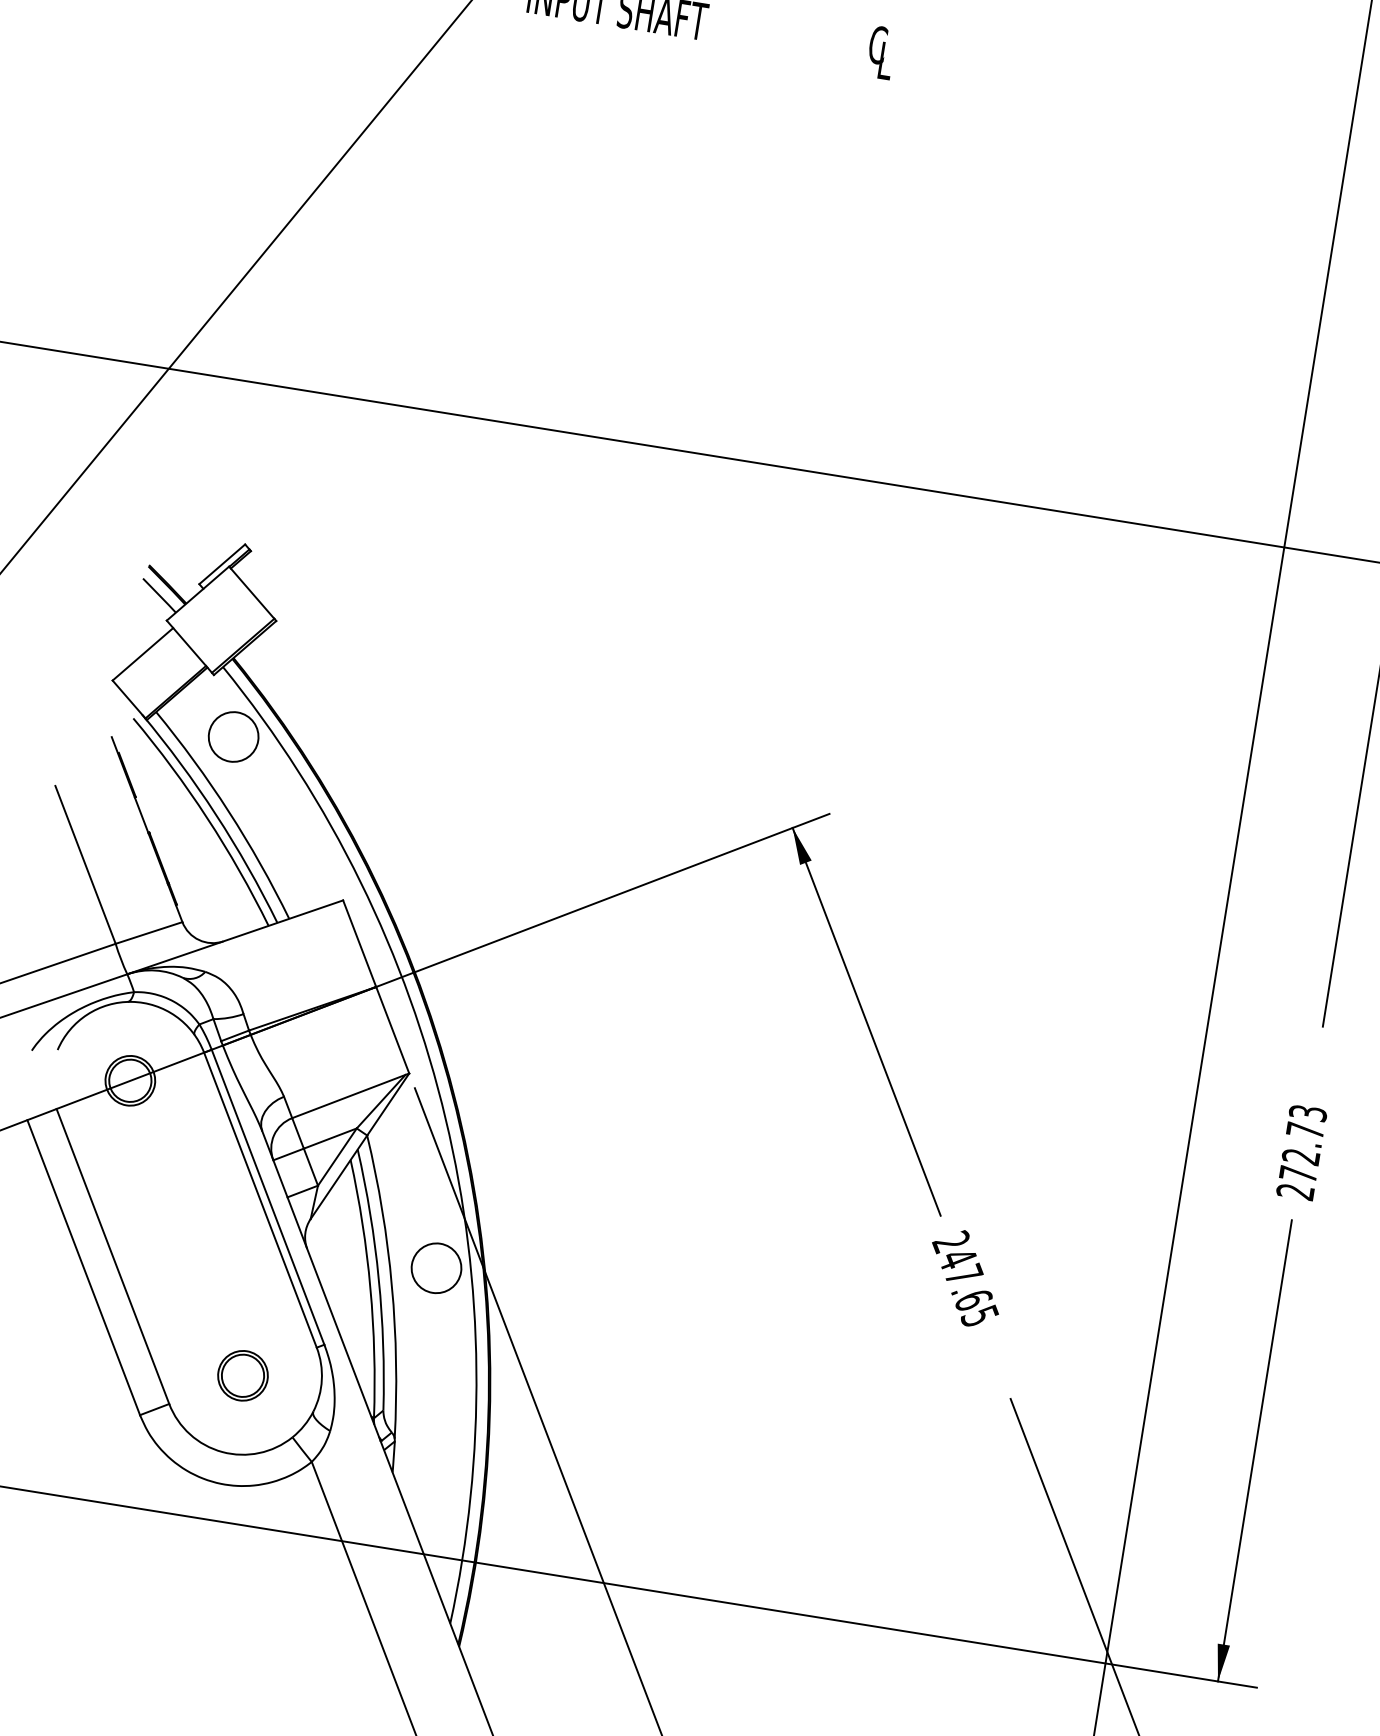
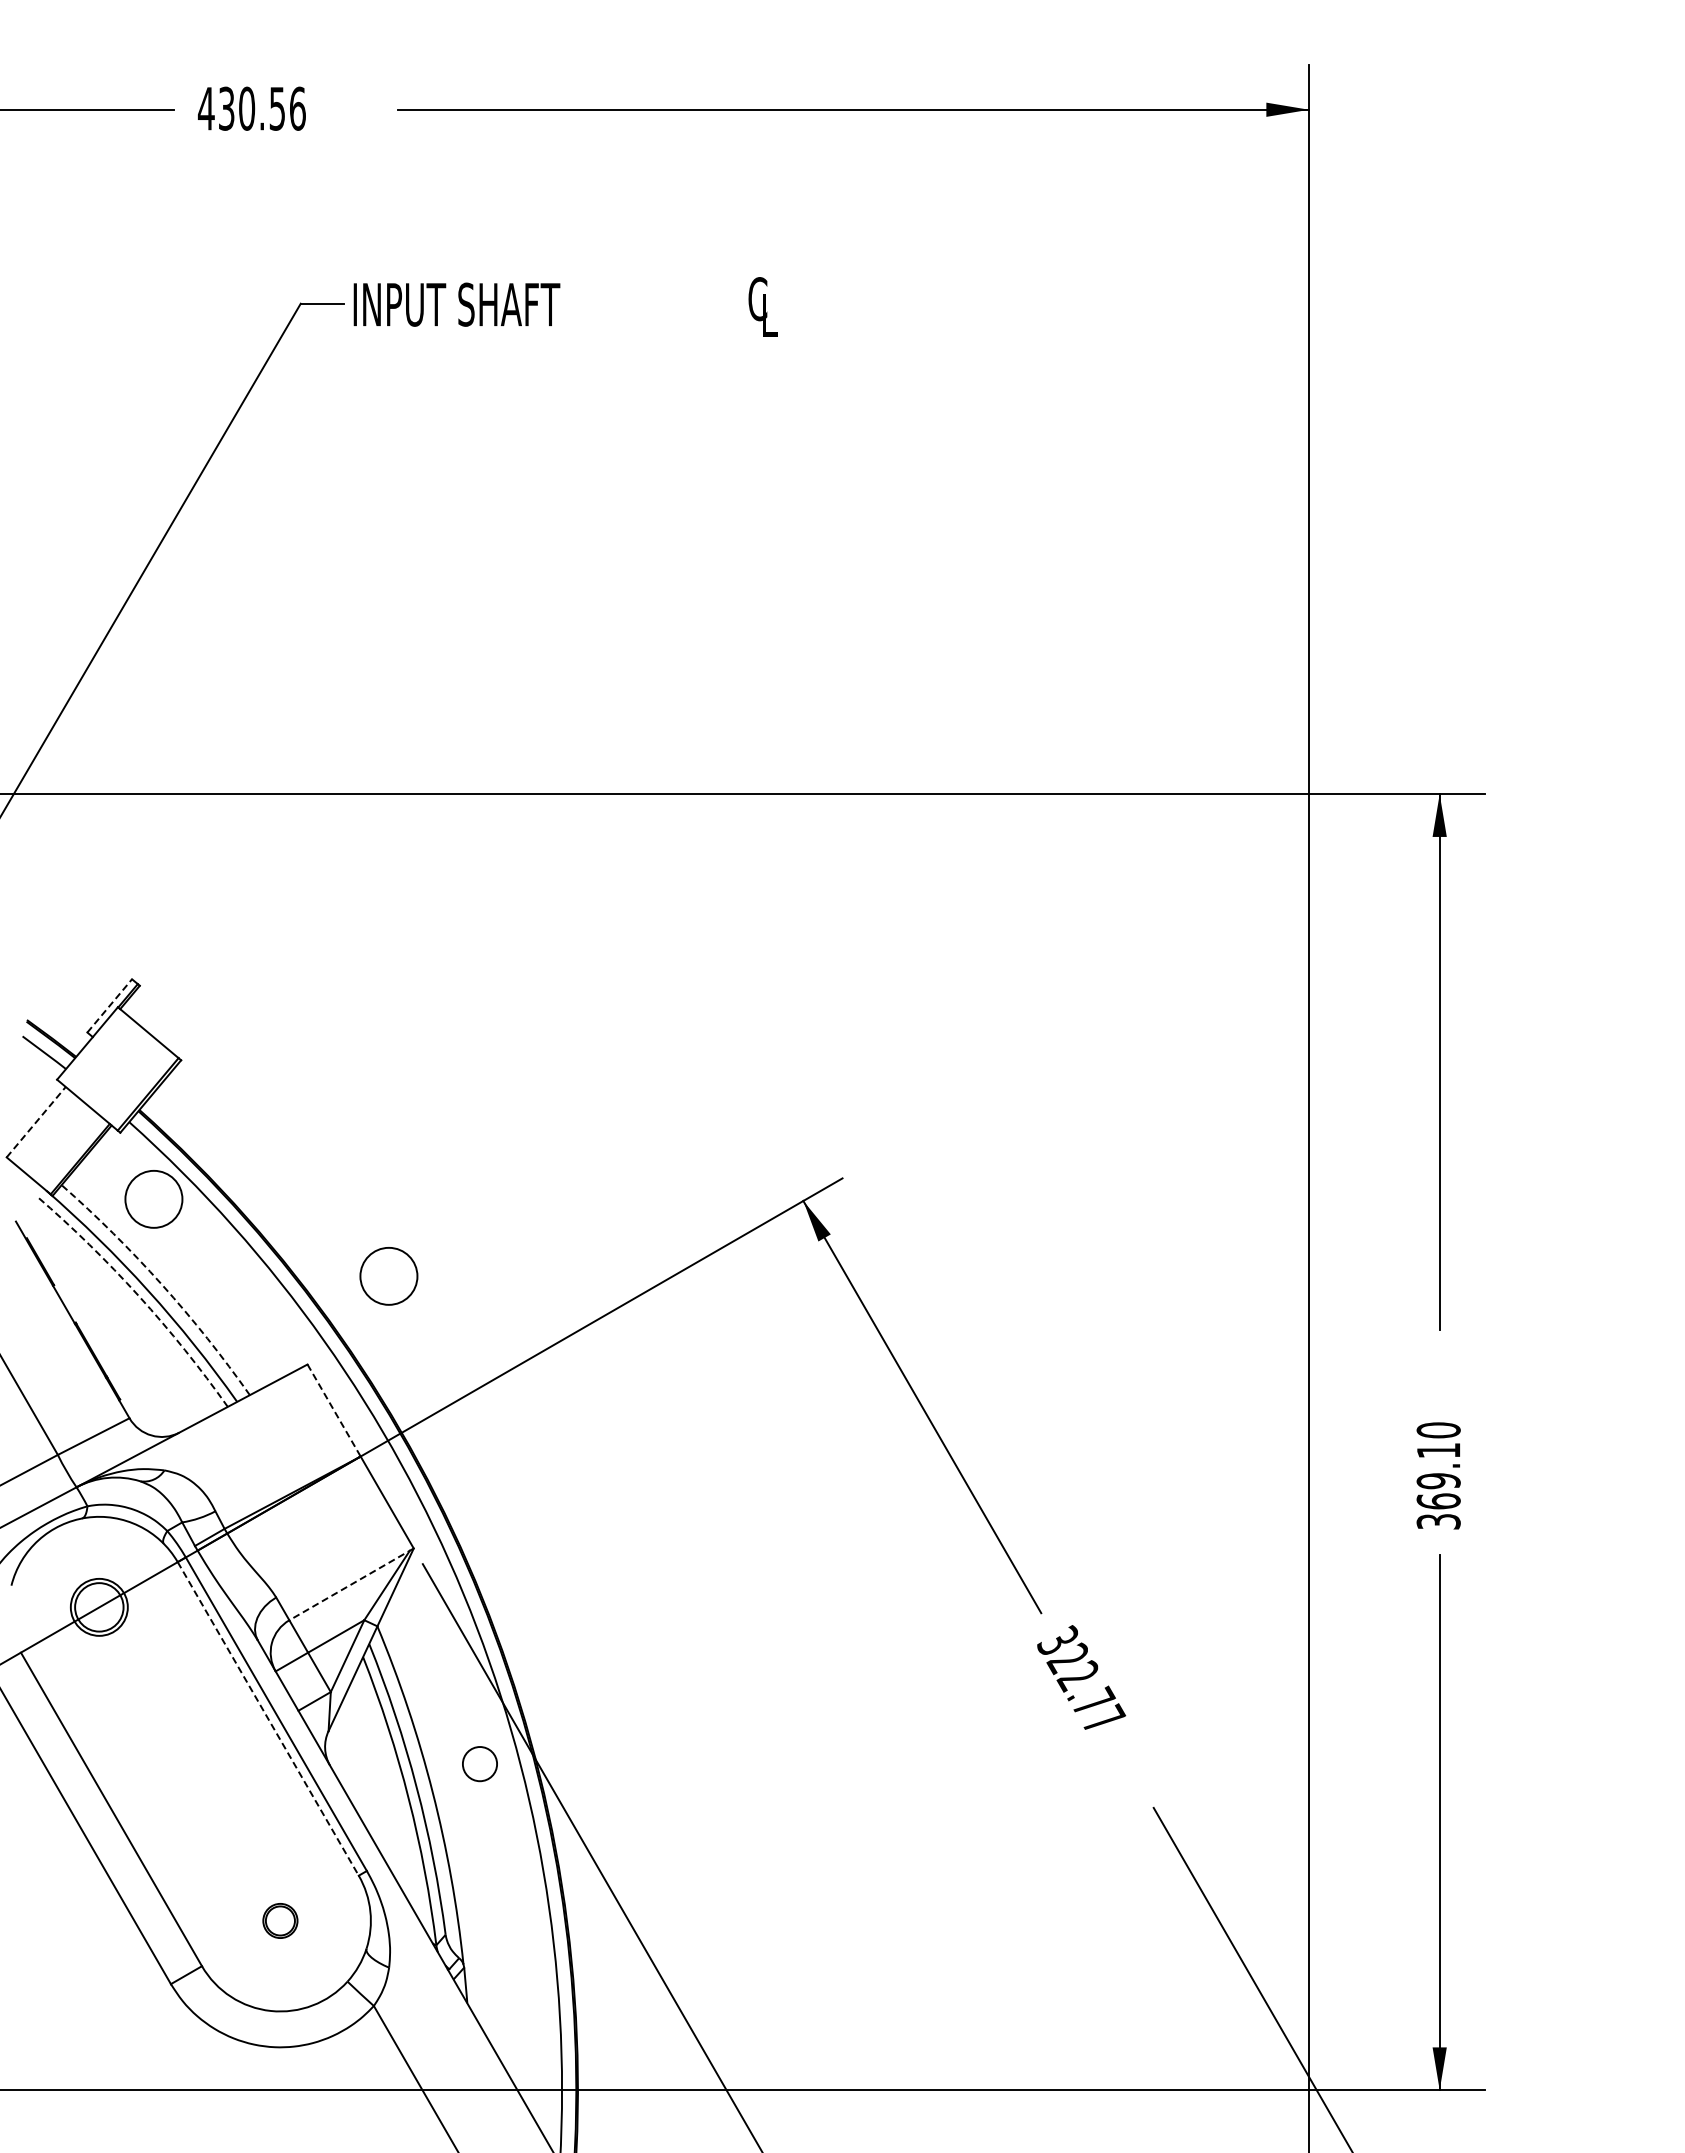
line: (222, 563) -> (109, 1005), solid -> dashed
line: (143, 654) -> (36, 1122), solid -> dashed
arc: (228, 811) -> (161, 1284), solid -> dashed
arc: (207, 817) -> (138, 1295), solid -> dashed
circle: (425, 835) -> (388, 1276), added
line: (360, 943) -> (334, 1410), solid -> dashed
line: (350, 1095) -> (351, 1584), solid -> dashed
text: (1301, 1151) -> (1438, 1475), 272.73 -> 369.10
line: (260, 1200) -> (268, 1719), solid -> dashed
circle: (436, 1267) -> (479, 1763), size x0.6
text: (966, 1278) -> (1081, 1679), 247.65 -> 322.77
part: (243, 1375) -> (280, 1920), size x0.6

